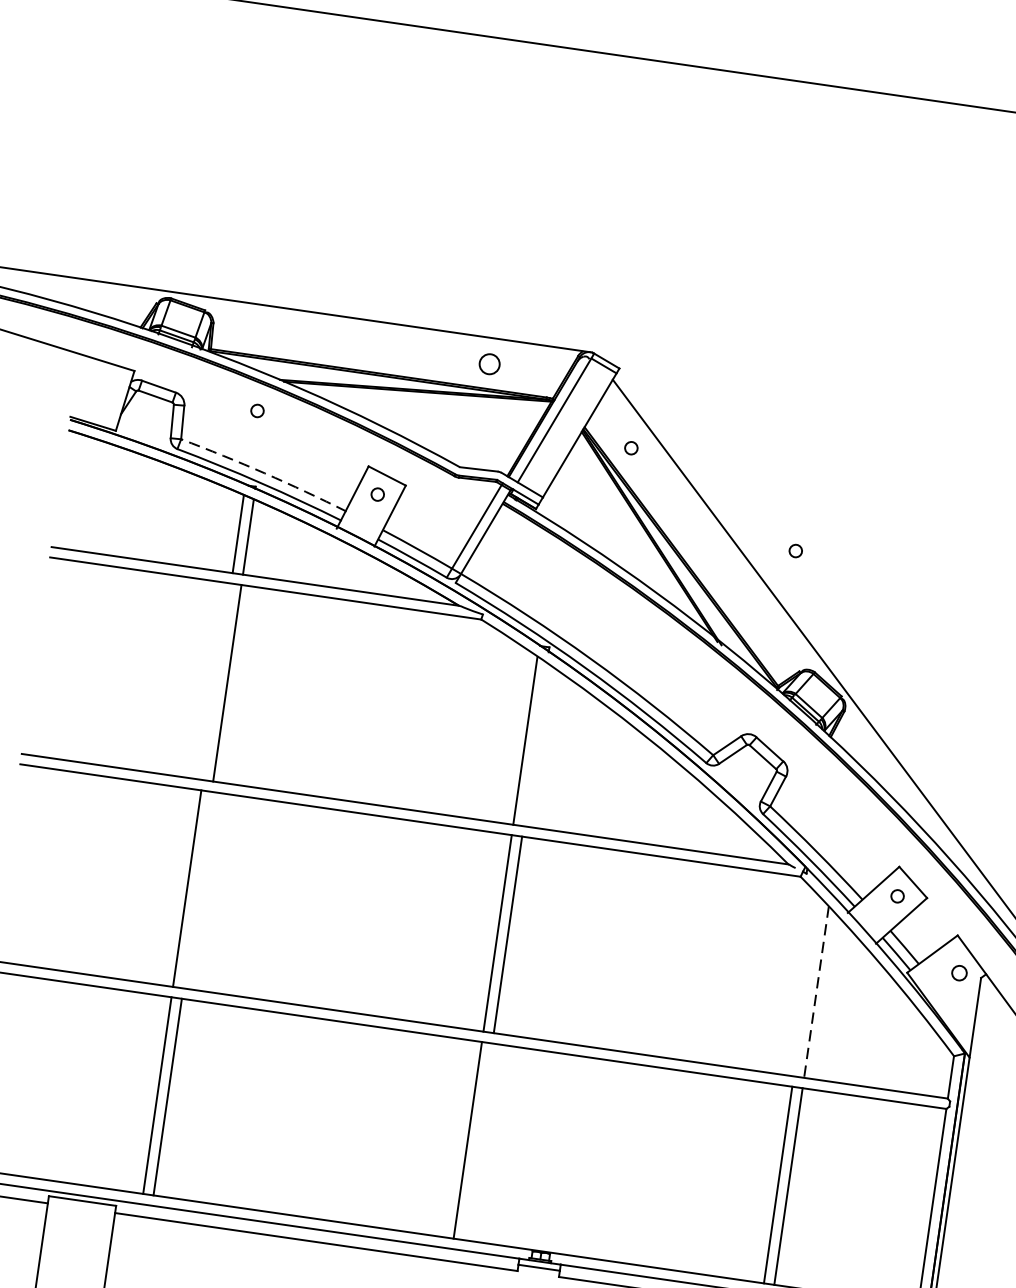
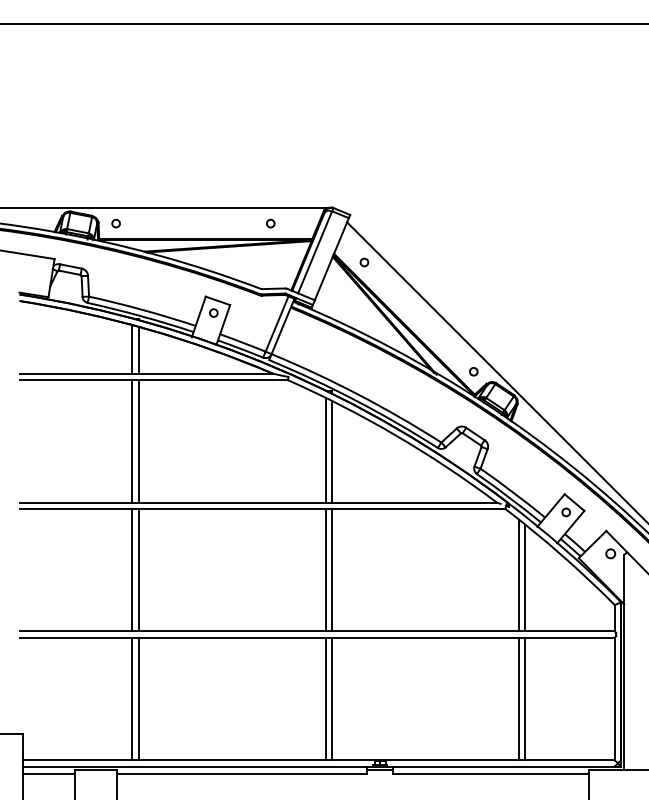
circle: (489, 363) -> (270, 223), size x0.62
circle: (256, 410) -> (115, 223), moved
arc: (265, 474) -> (143, 310), dashed -> solid
circle: (795, 550) -> (473, 371), moved
line: (217, 682) -> (132, 441), added
line: (534, 744) -> (331, 451), added
line: (197, 889) -> (138, 569), added
line: (806, 986) -> (518, 575), added
line: (816, 993) -> (525, 578), dashed -> solid
line: (477, 1140) -> (331, 698), added

